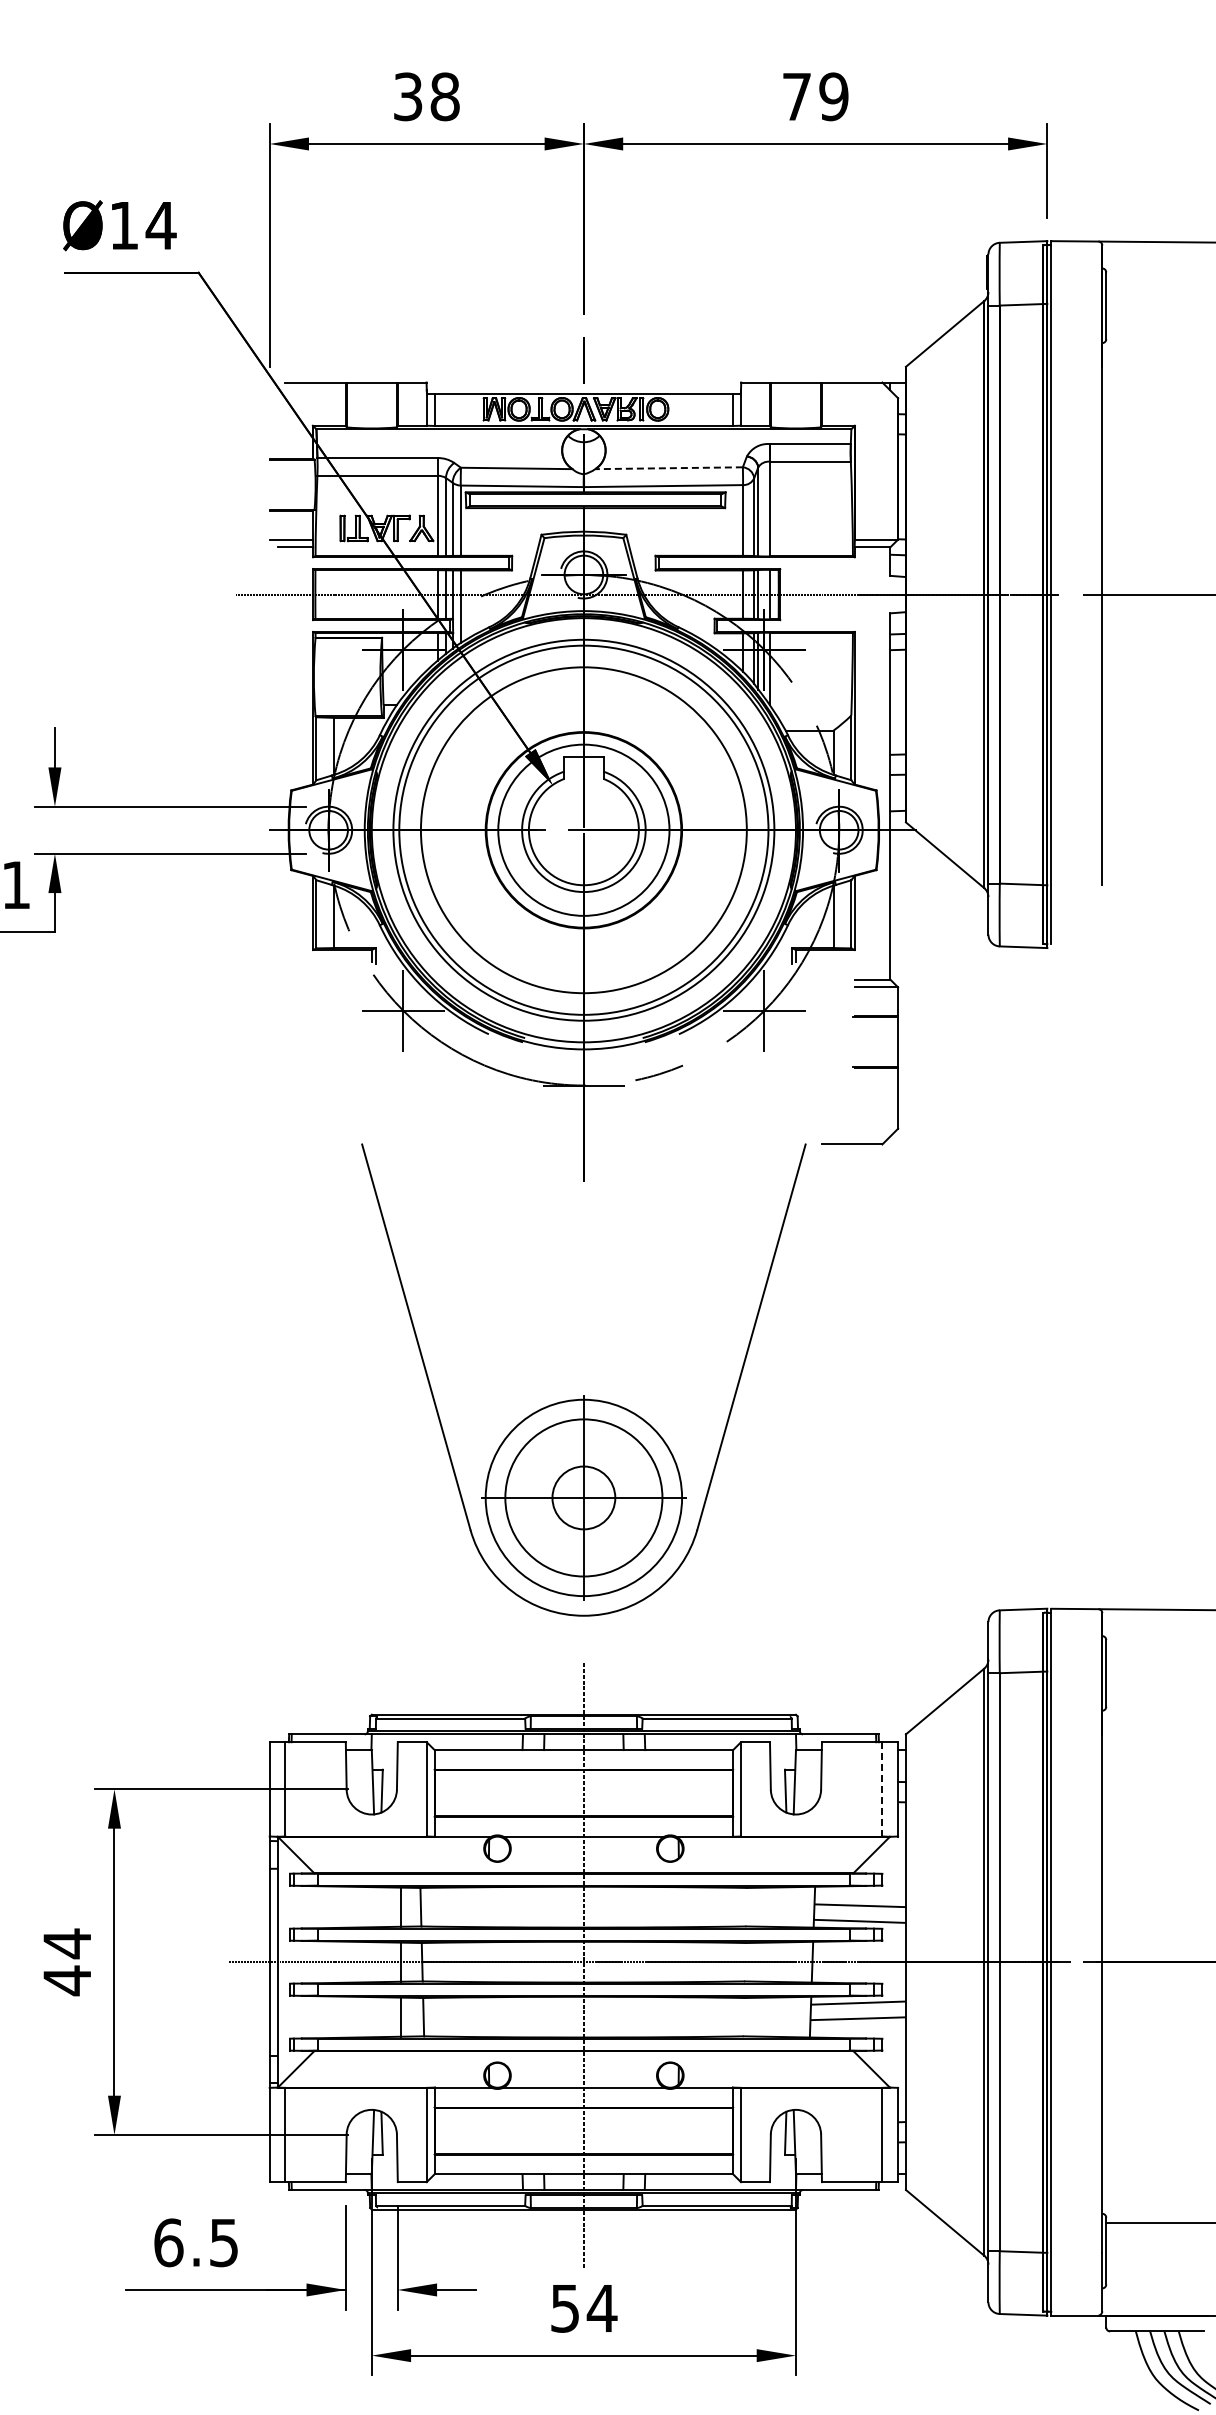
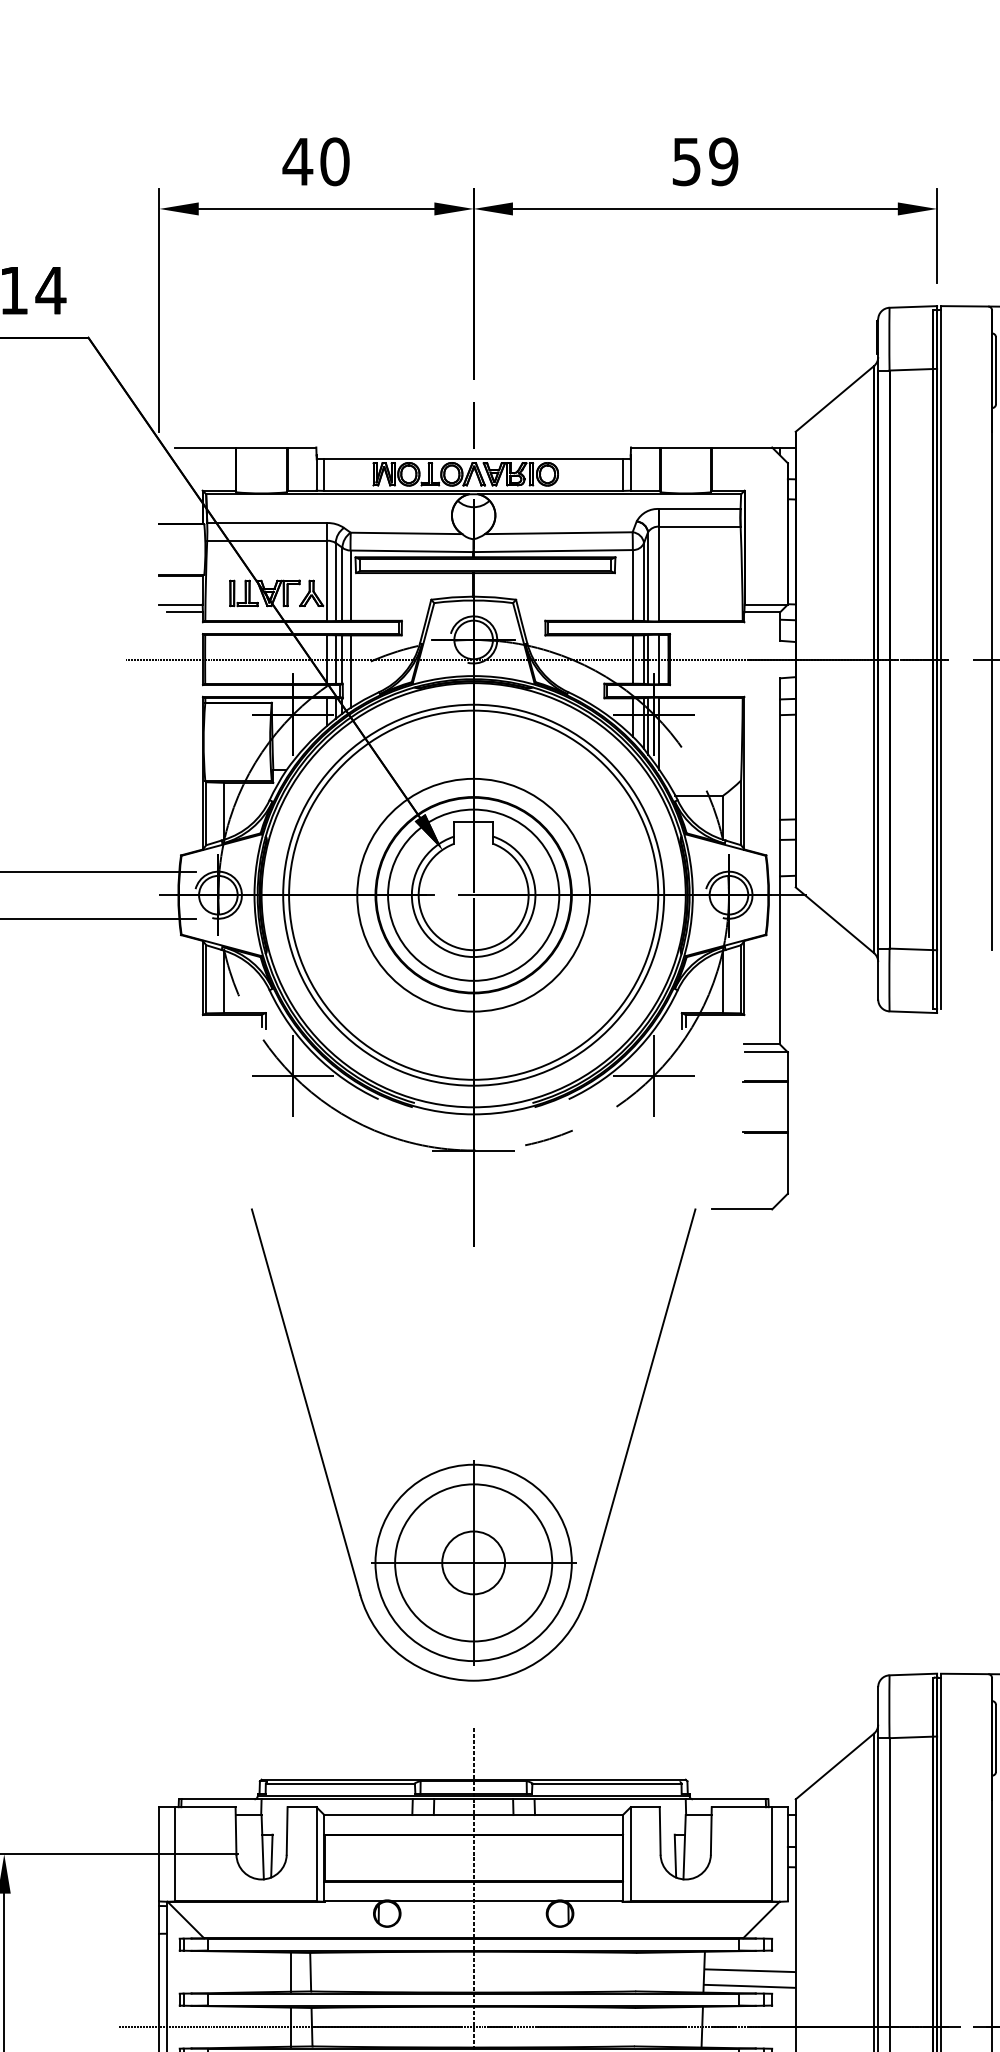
text: (425, 96) -> (315, 161), 38 -> 40
text: (796, 97) -> (686, 162), 79 -> 59
line: (669, 468) -> (559, 533), dashed -> solid
circle: (583, 829) -> (473, 894), size x0.71
line: (882, 1789) -> (772, 1854), dashed -> solid

